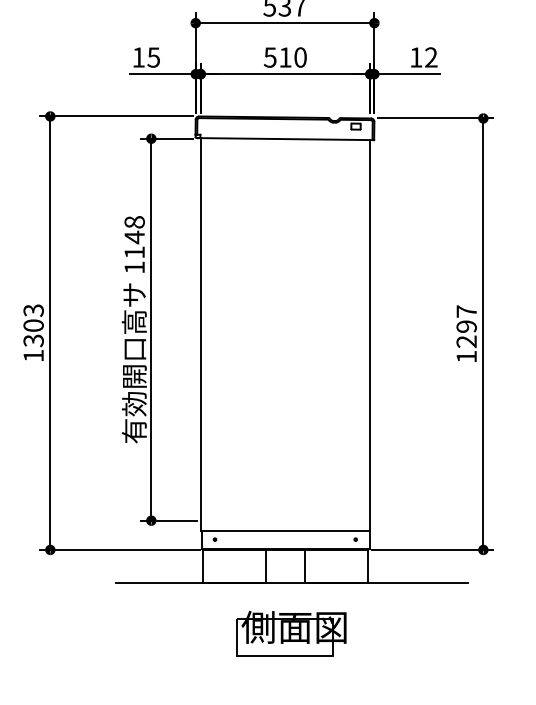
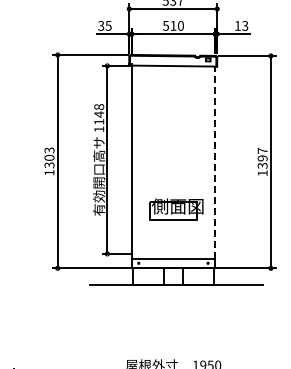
text: (139, 56) -> (101, 25), 15 -> 35
text: (431, 58) -> (245, 26), 12 -> 13
line: (370, 334) -> (215, 162), solid -> dashed
text: (466, 341) -> (262, 165), 1297 -> 1397
part: (291, 633) -> (176, 209), moved

